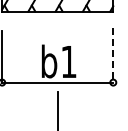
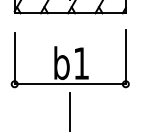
line: (112, 55) -> (125, 57), dashed -> solid

